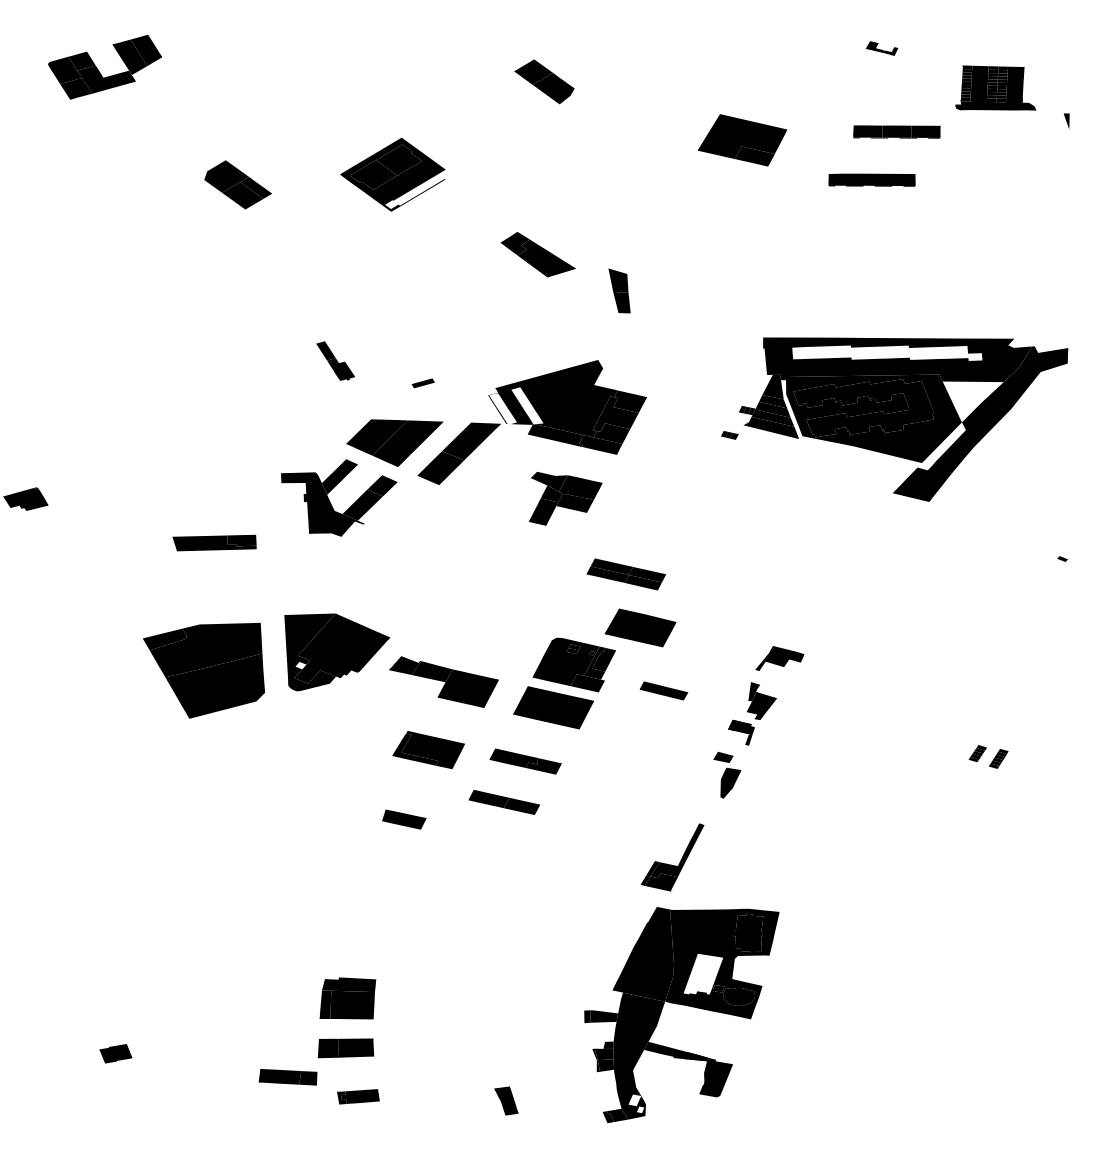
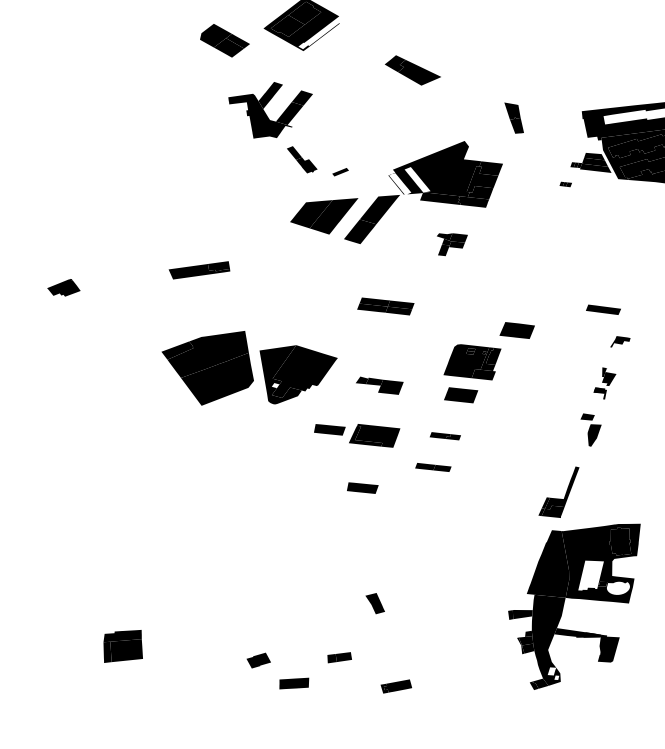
part: (237, 184) -> (224, 40), moved
part: (619, 290) -> (514, 117), moved
part: (335, 360) -> (302, 159), moved
fill: (772, 386) -> (592, 145), removed
fill: (771, 427) -> (595, 175), removed
part: (565, 498) -> (452, 243), size x0.6
part: (330, 501) -> (266, 113), moved
part: (214, 542) -> (199, 270), moved
part: (625, 574) -> (385, 306), moved
part: (640, 627) -> (517, 330), size x0.7
part: (779, 658) -> (619, 341), size x0.6
part: (203, 670) -> (207, 369), moved
part: (443, 681) -> (379, 385), size x0.6
part: (663, 690) -> (603, 309), moved
part: (553, 707) -> (461, 395), size x0.6
part: (752, 713) -> (604, 383), size x0.7
part: (368, 734) -> (329, 429), added
part: (525, 761) -> (445, 436), size x0.6
part: (503, 802) -> (432, 467), size x0.7
fill: (739, 996) -> (618, 587), removed
part: (347, 998) -> (122, 646), moved
part: (345, 1048) -> (339, 657), size x0.6
part: (115, 1053) -> (258, 660), moved
fill: (308, 1078) -> (314, 682), removed
part: (358, 1096) -> (396, 686), moved
part: (506, 1100) -> (375, 603), moved

